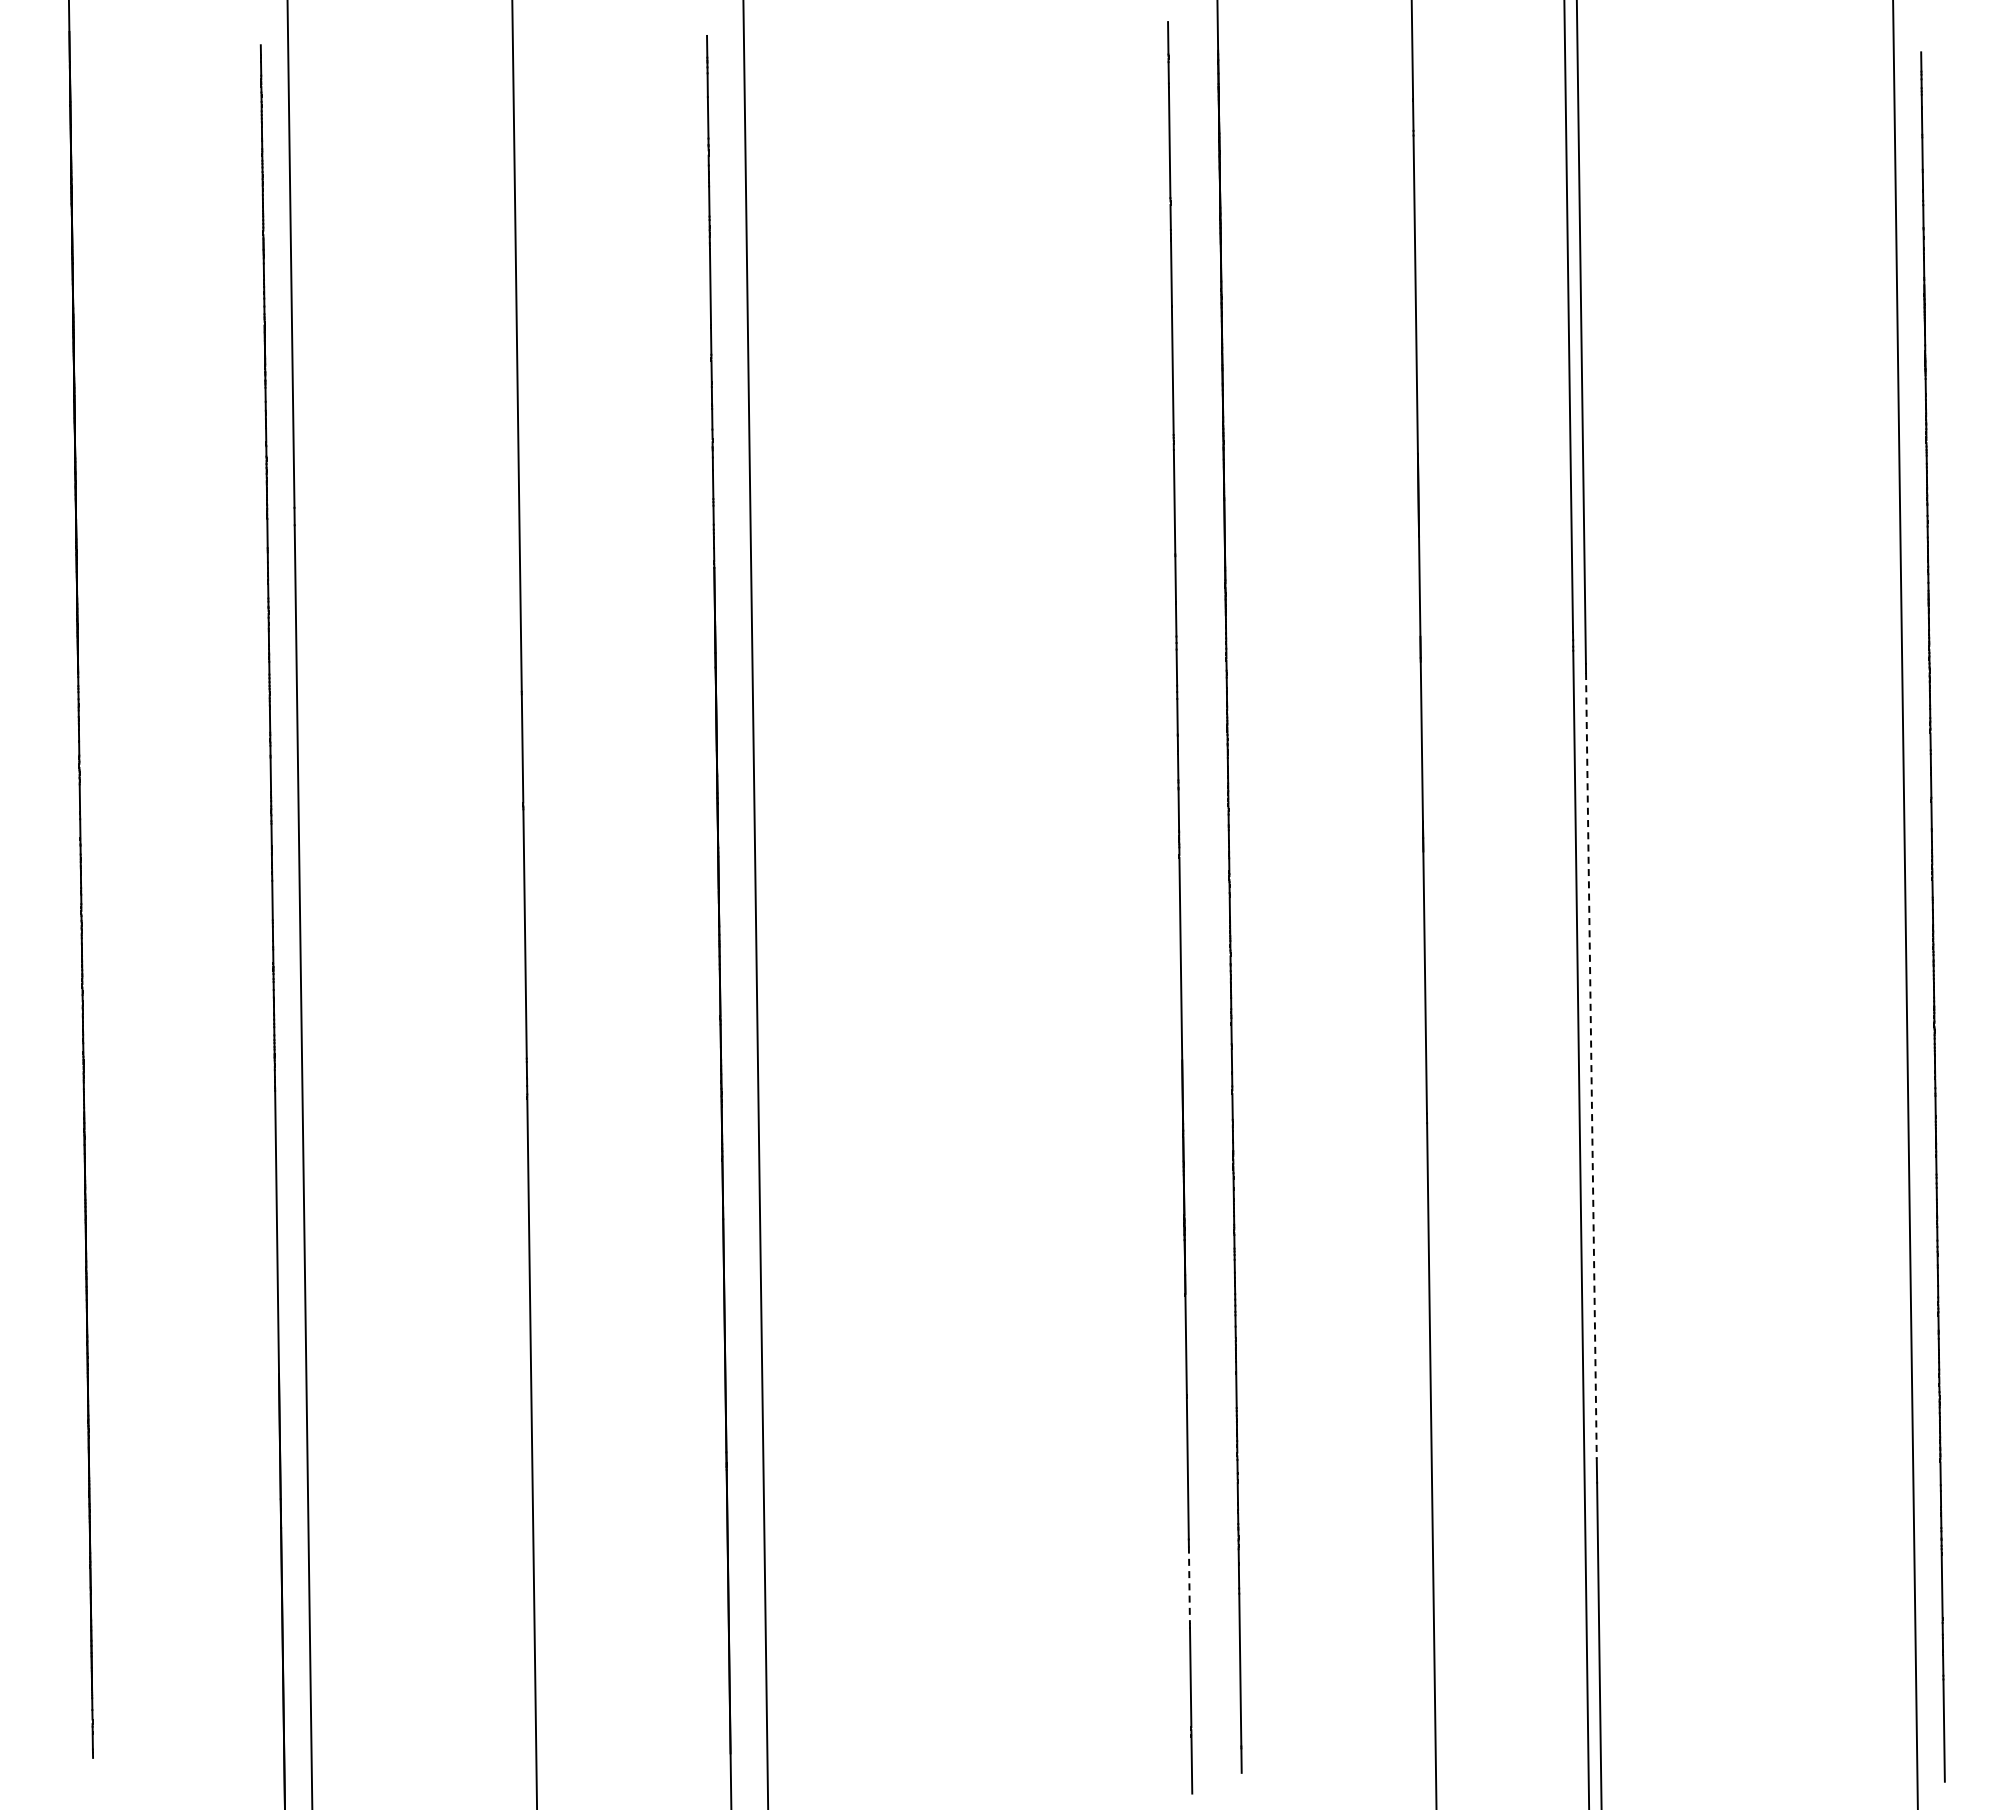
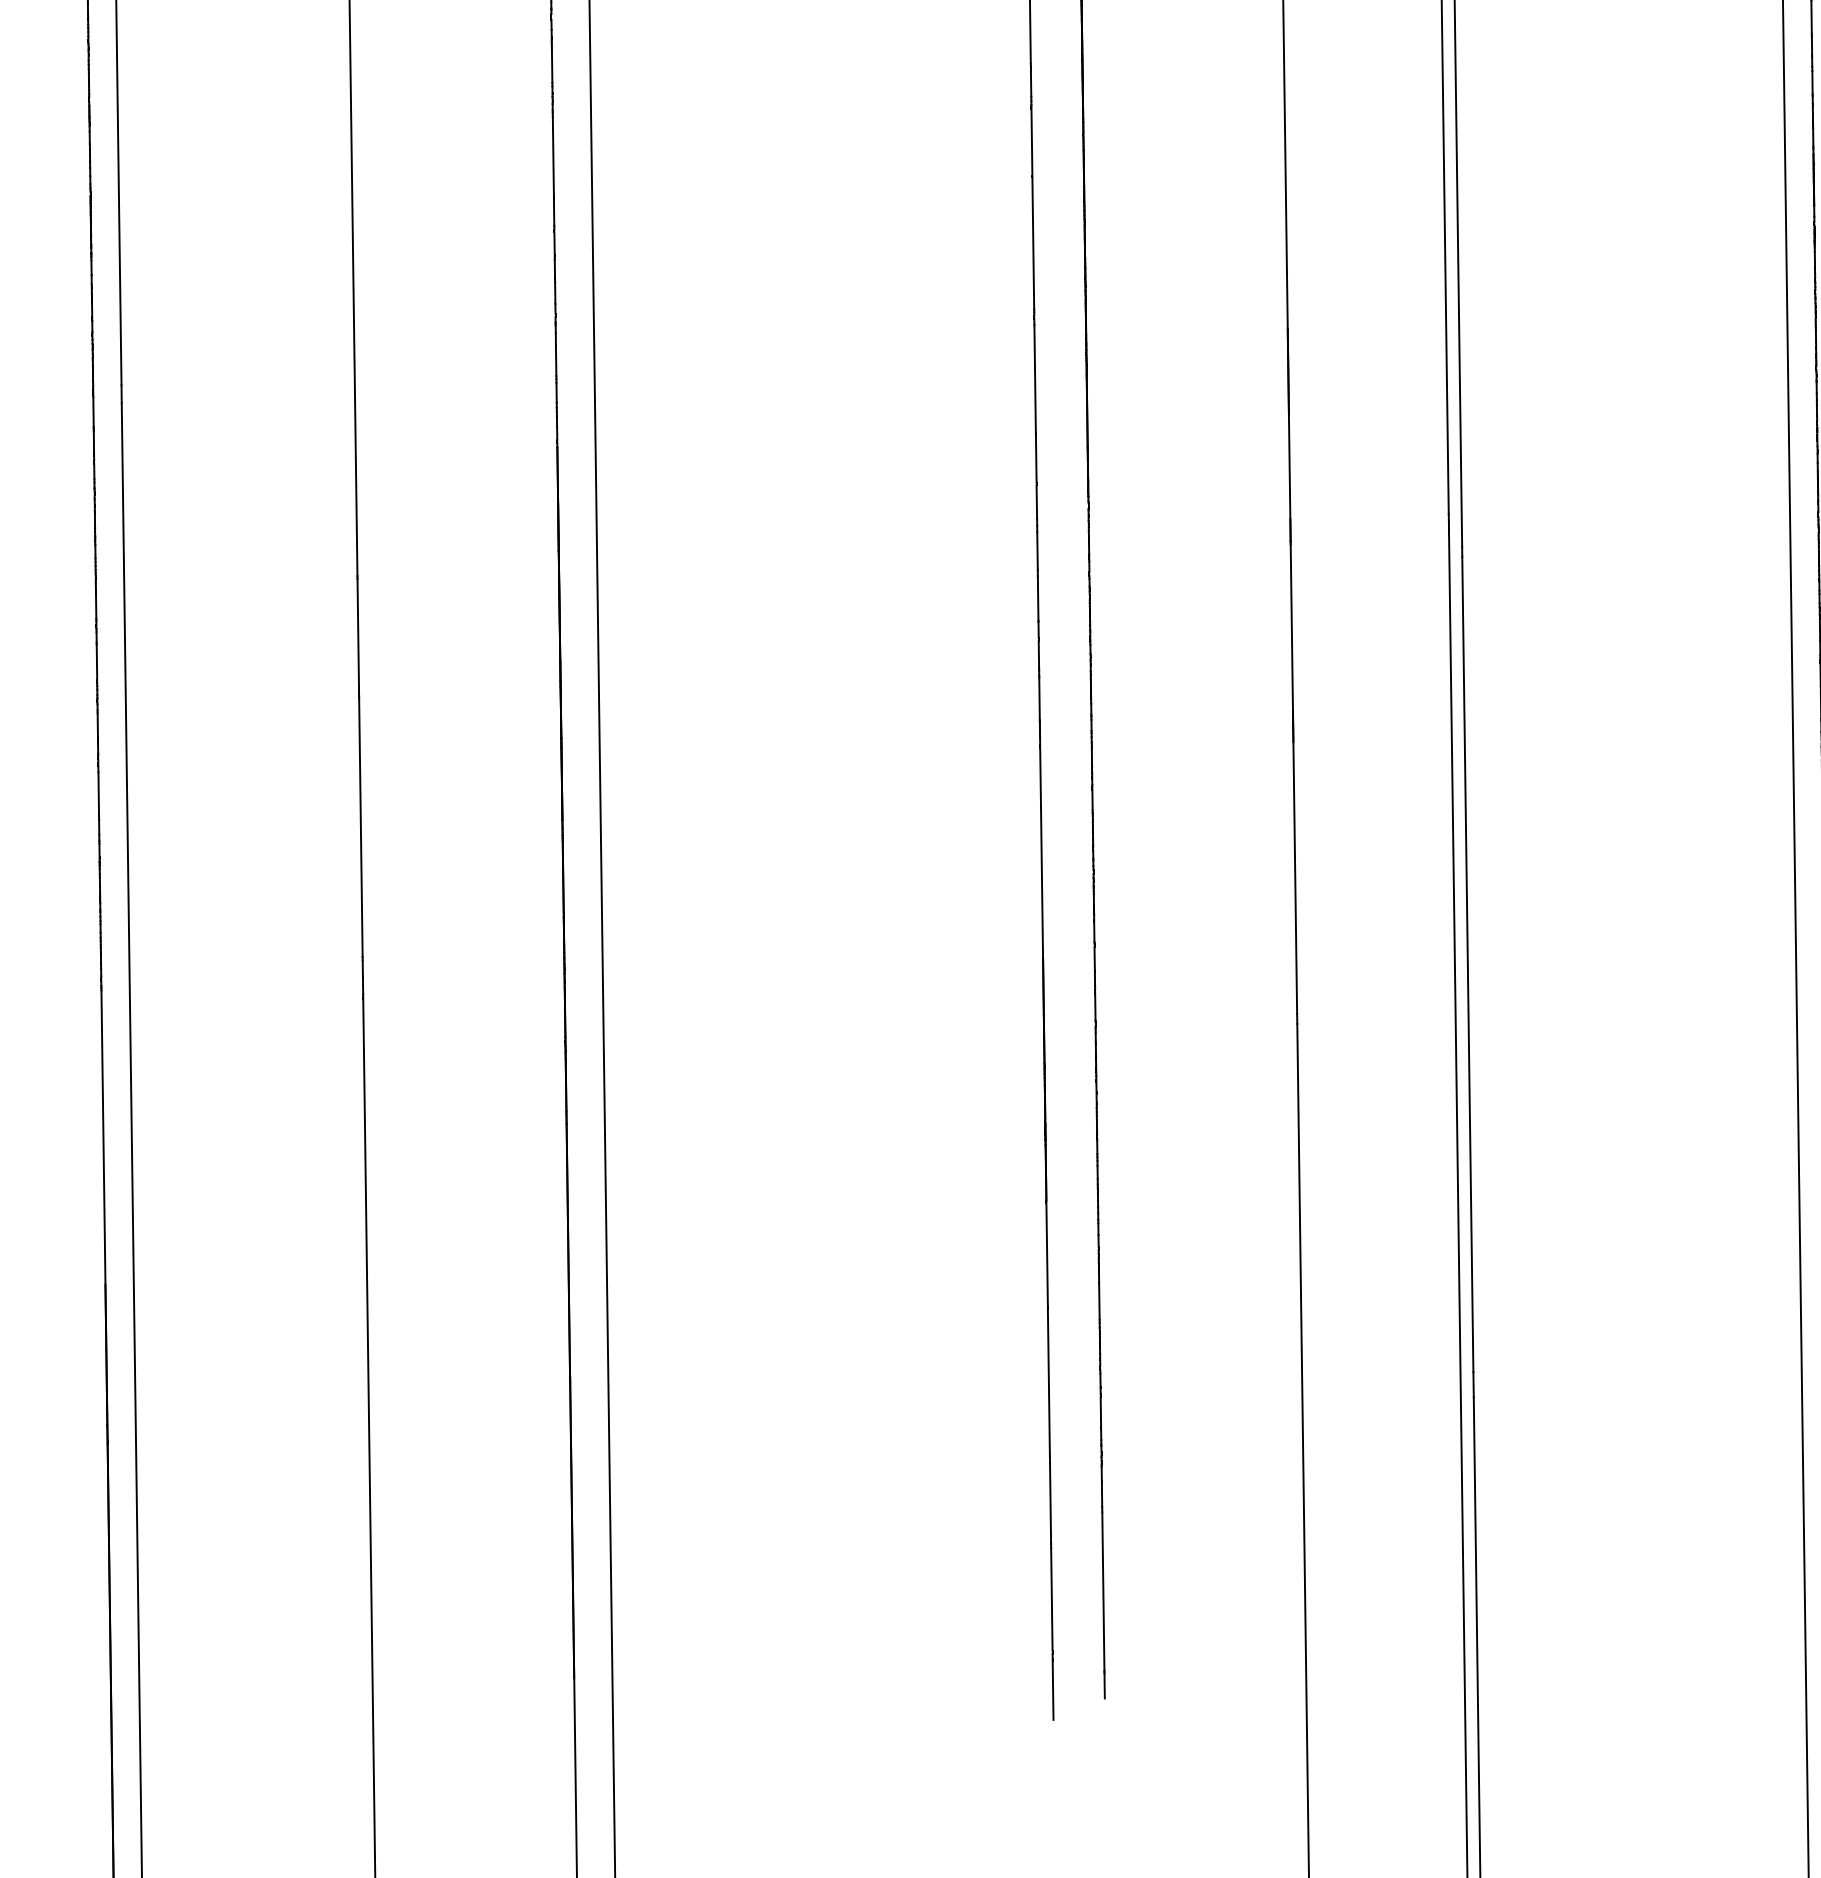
line: (1591, 1065) -> (1467, 964), dashed -> solid
line: (1189, 1585) -> (1050, 1503), dashed -> solid

